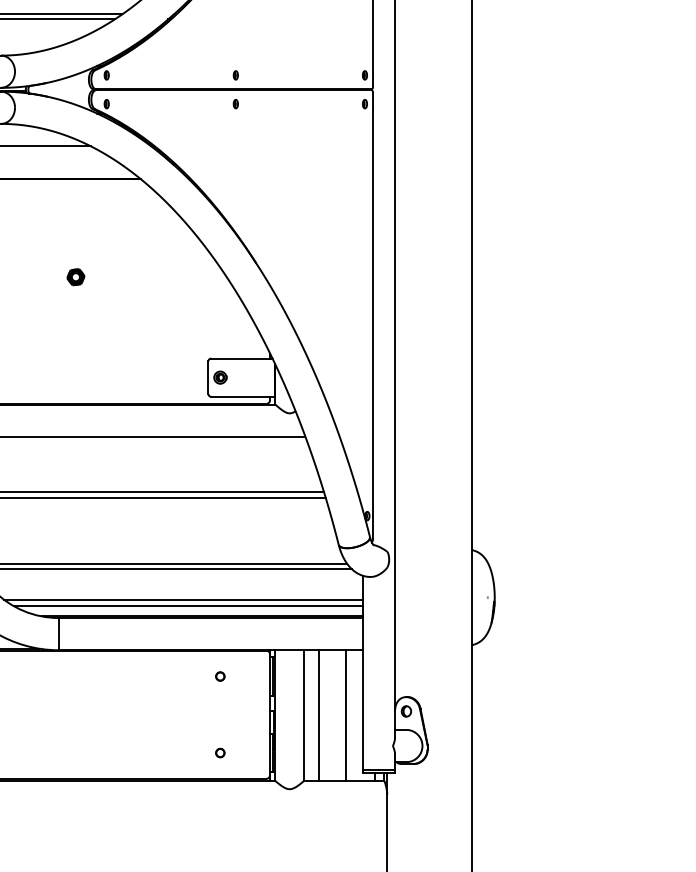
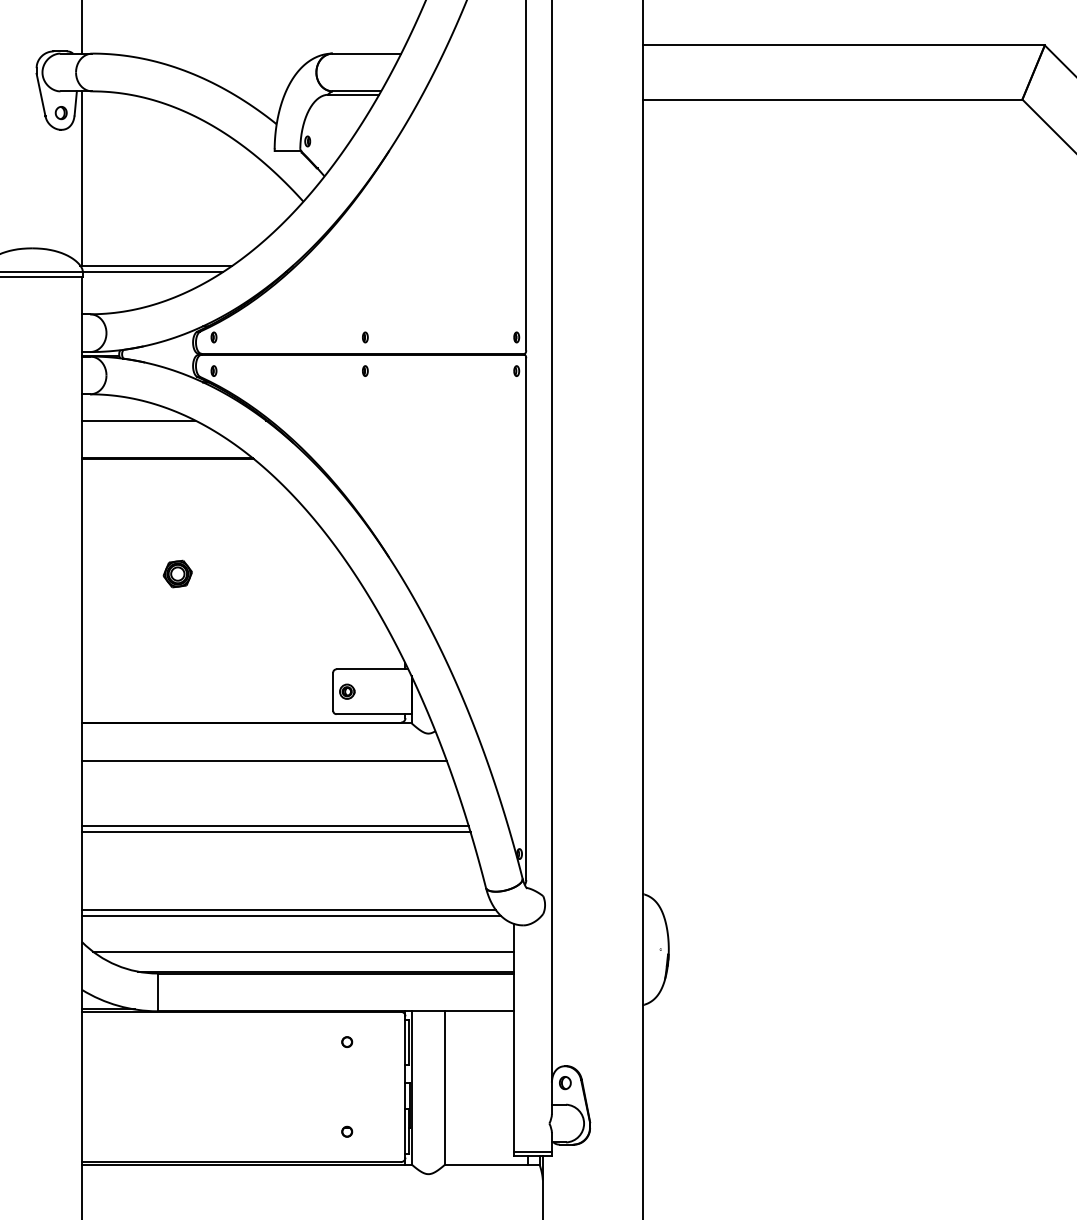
part: (75, 276) -> (177, 573), size x1.4
line: (188, 606) -> (309, 959), removed
line: (318, 715) -> (462, 1087), removed
line: (346, 715) -> (494, 1087), removed

